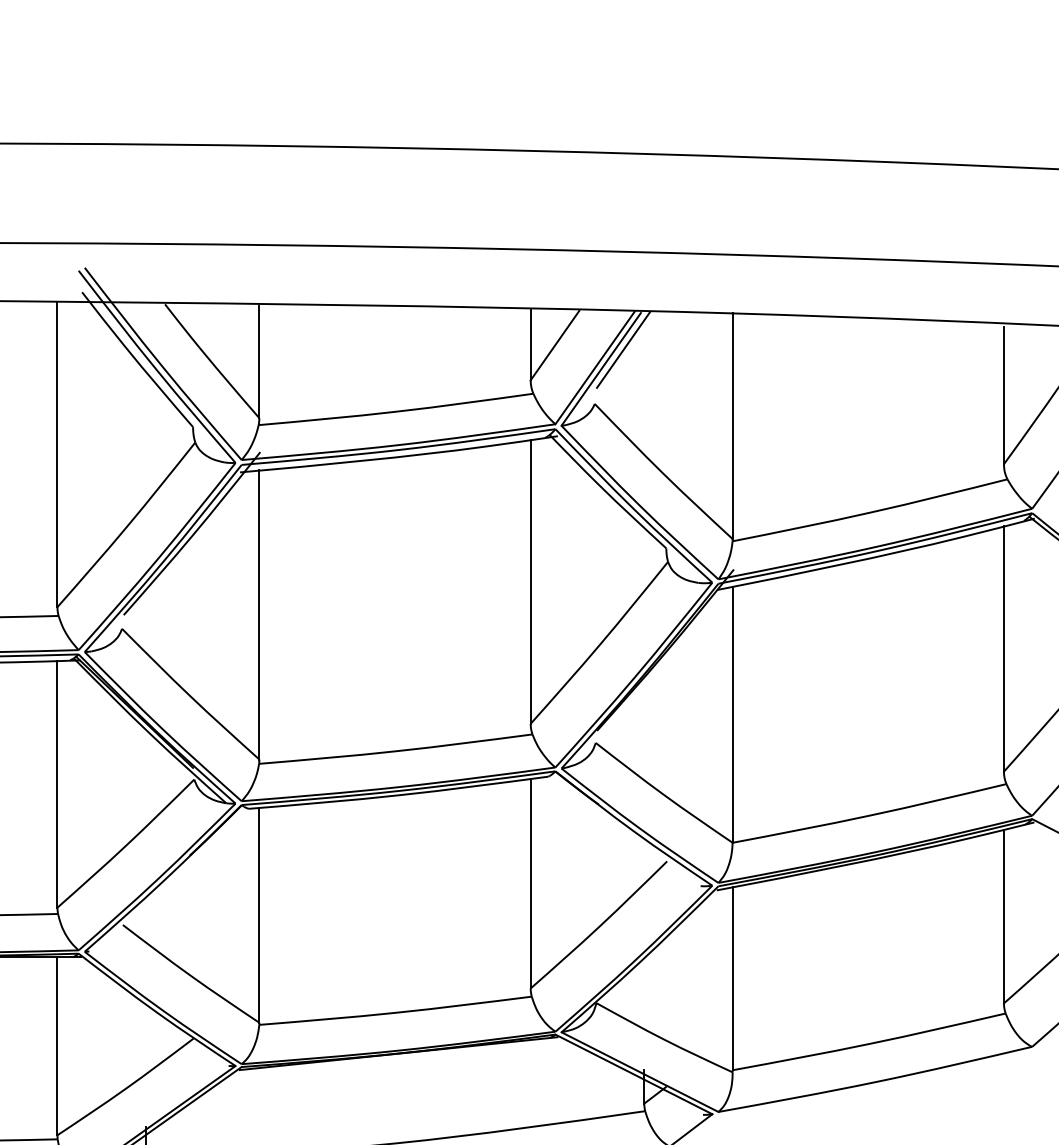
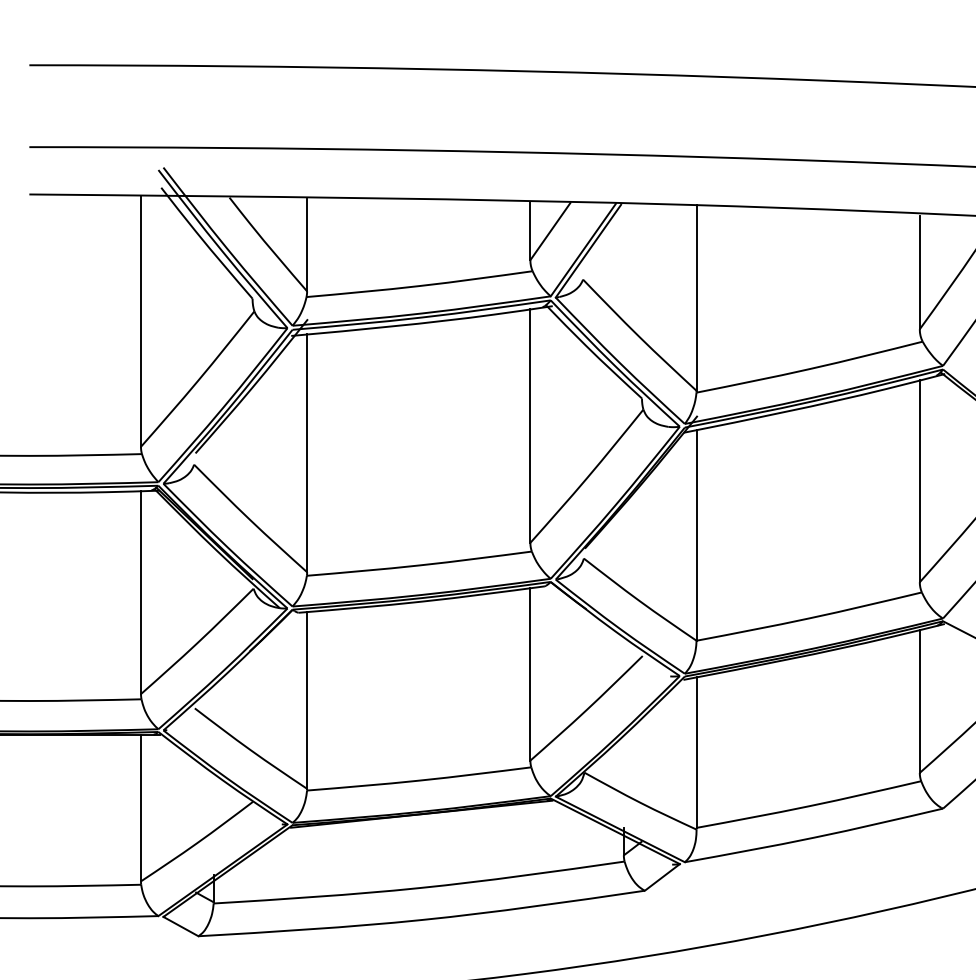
line: (623, 350) -> (606, 235), removed

